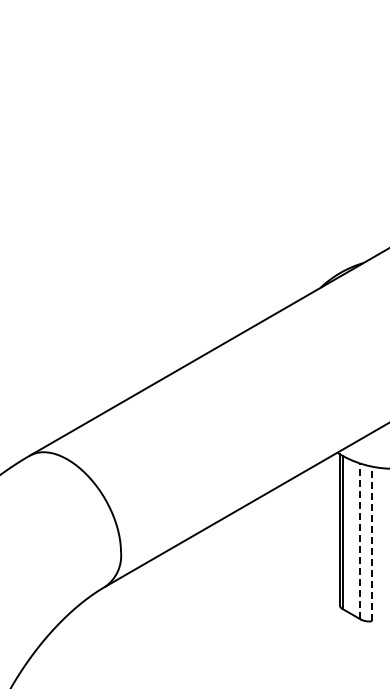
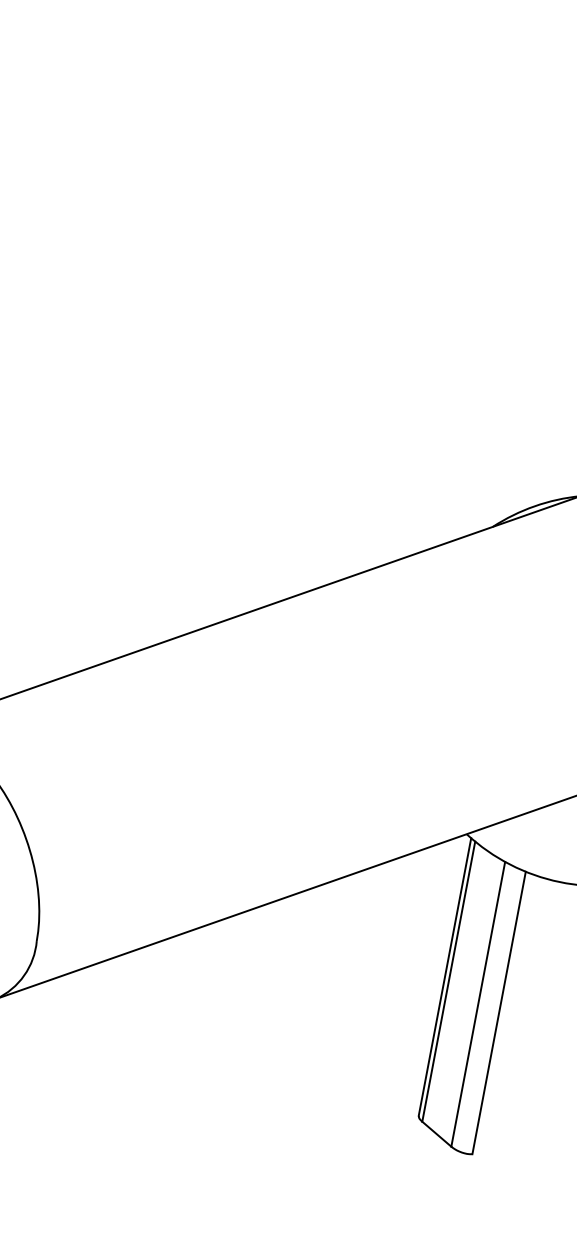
line: (360, 541) -> (478, 1004), dashed -> solid
line: (372, 543) -> (499, 1012), dashed -> solid

